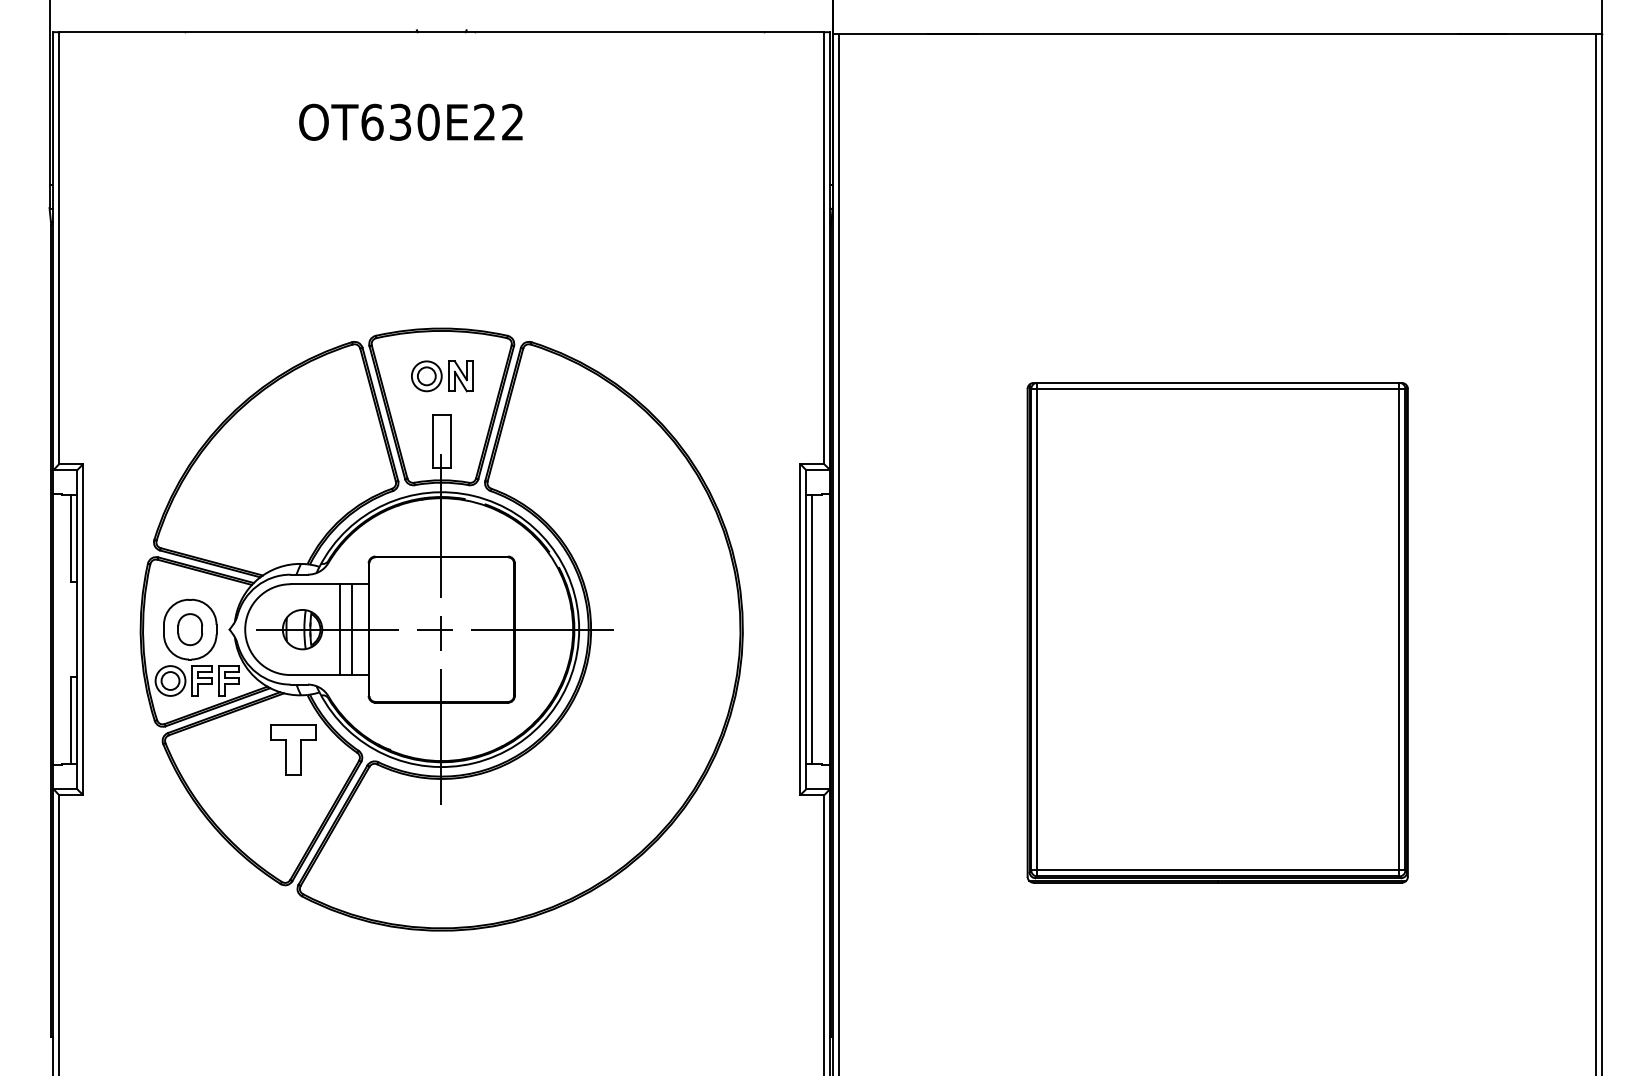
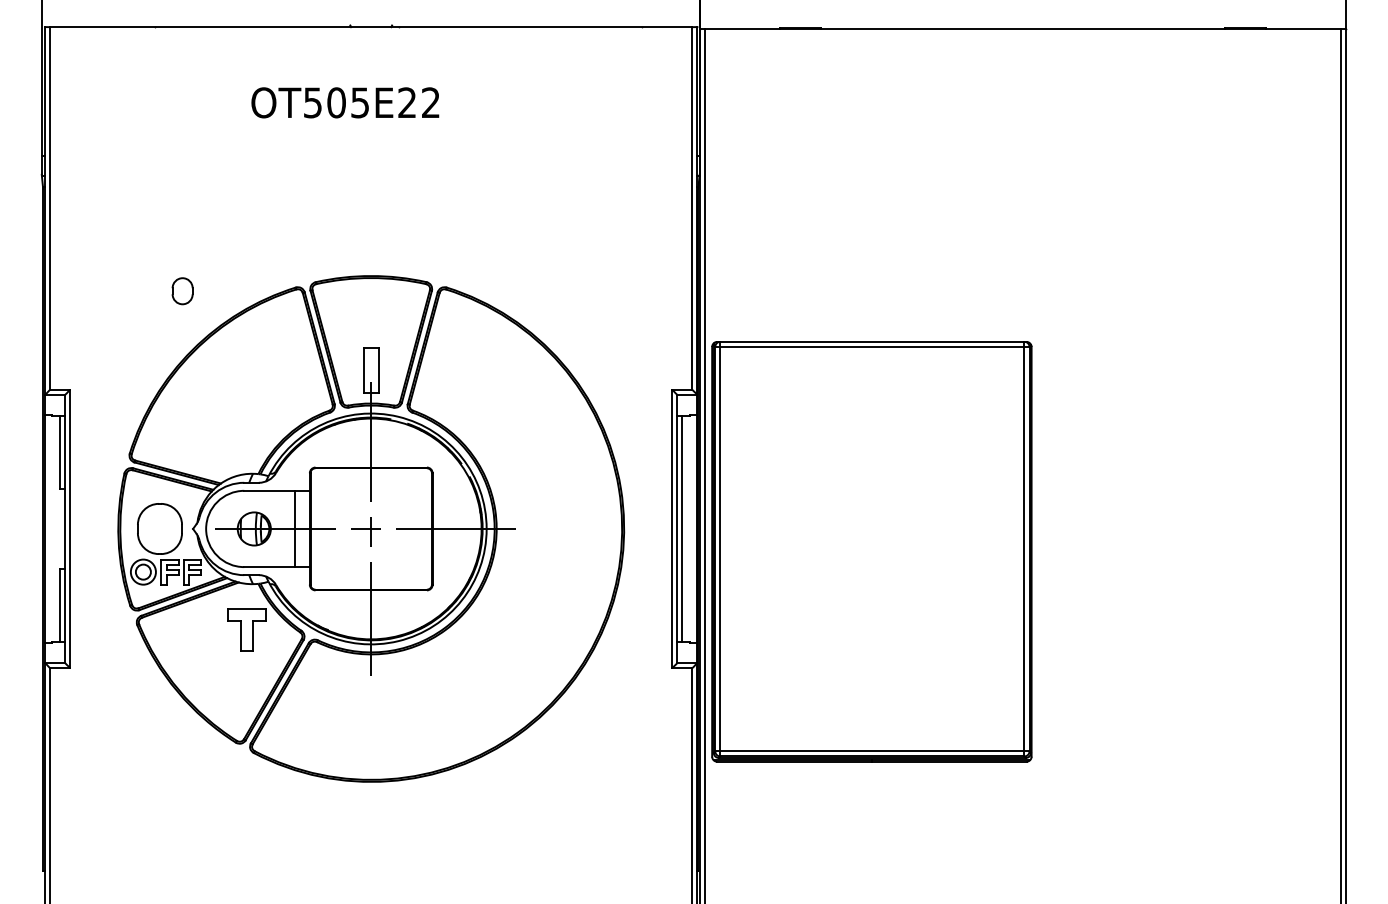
text: (400, 121) -> (336, 102), OT630E22 -> OT505E22
part: (442, 376) -> (371, 316), removed
part: (190, 629) -> (182, 291), moved
line: (339, 629) -> (285, 528), removed
part: (1217, 632) -> (871, 551), moved

